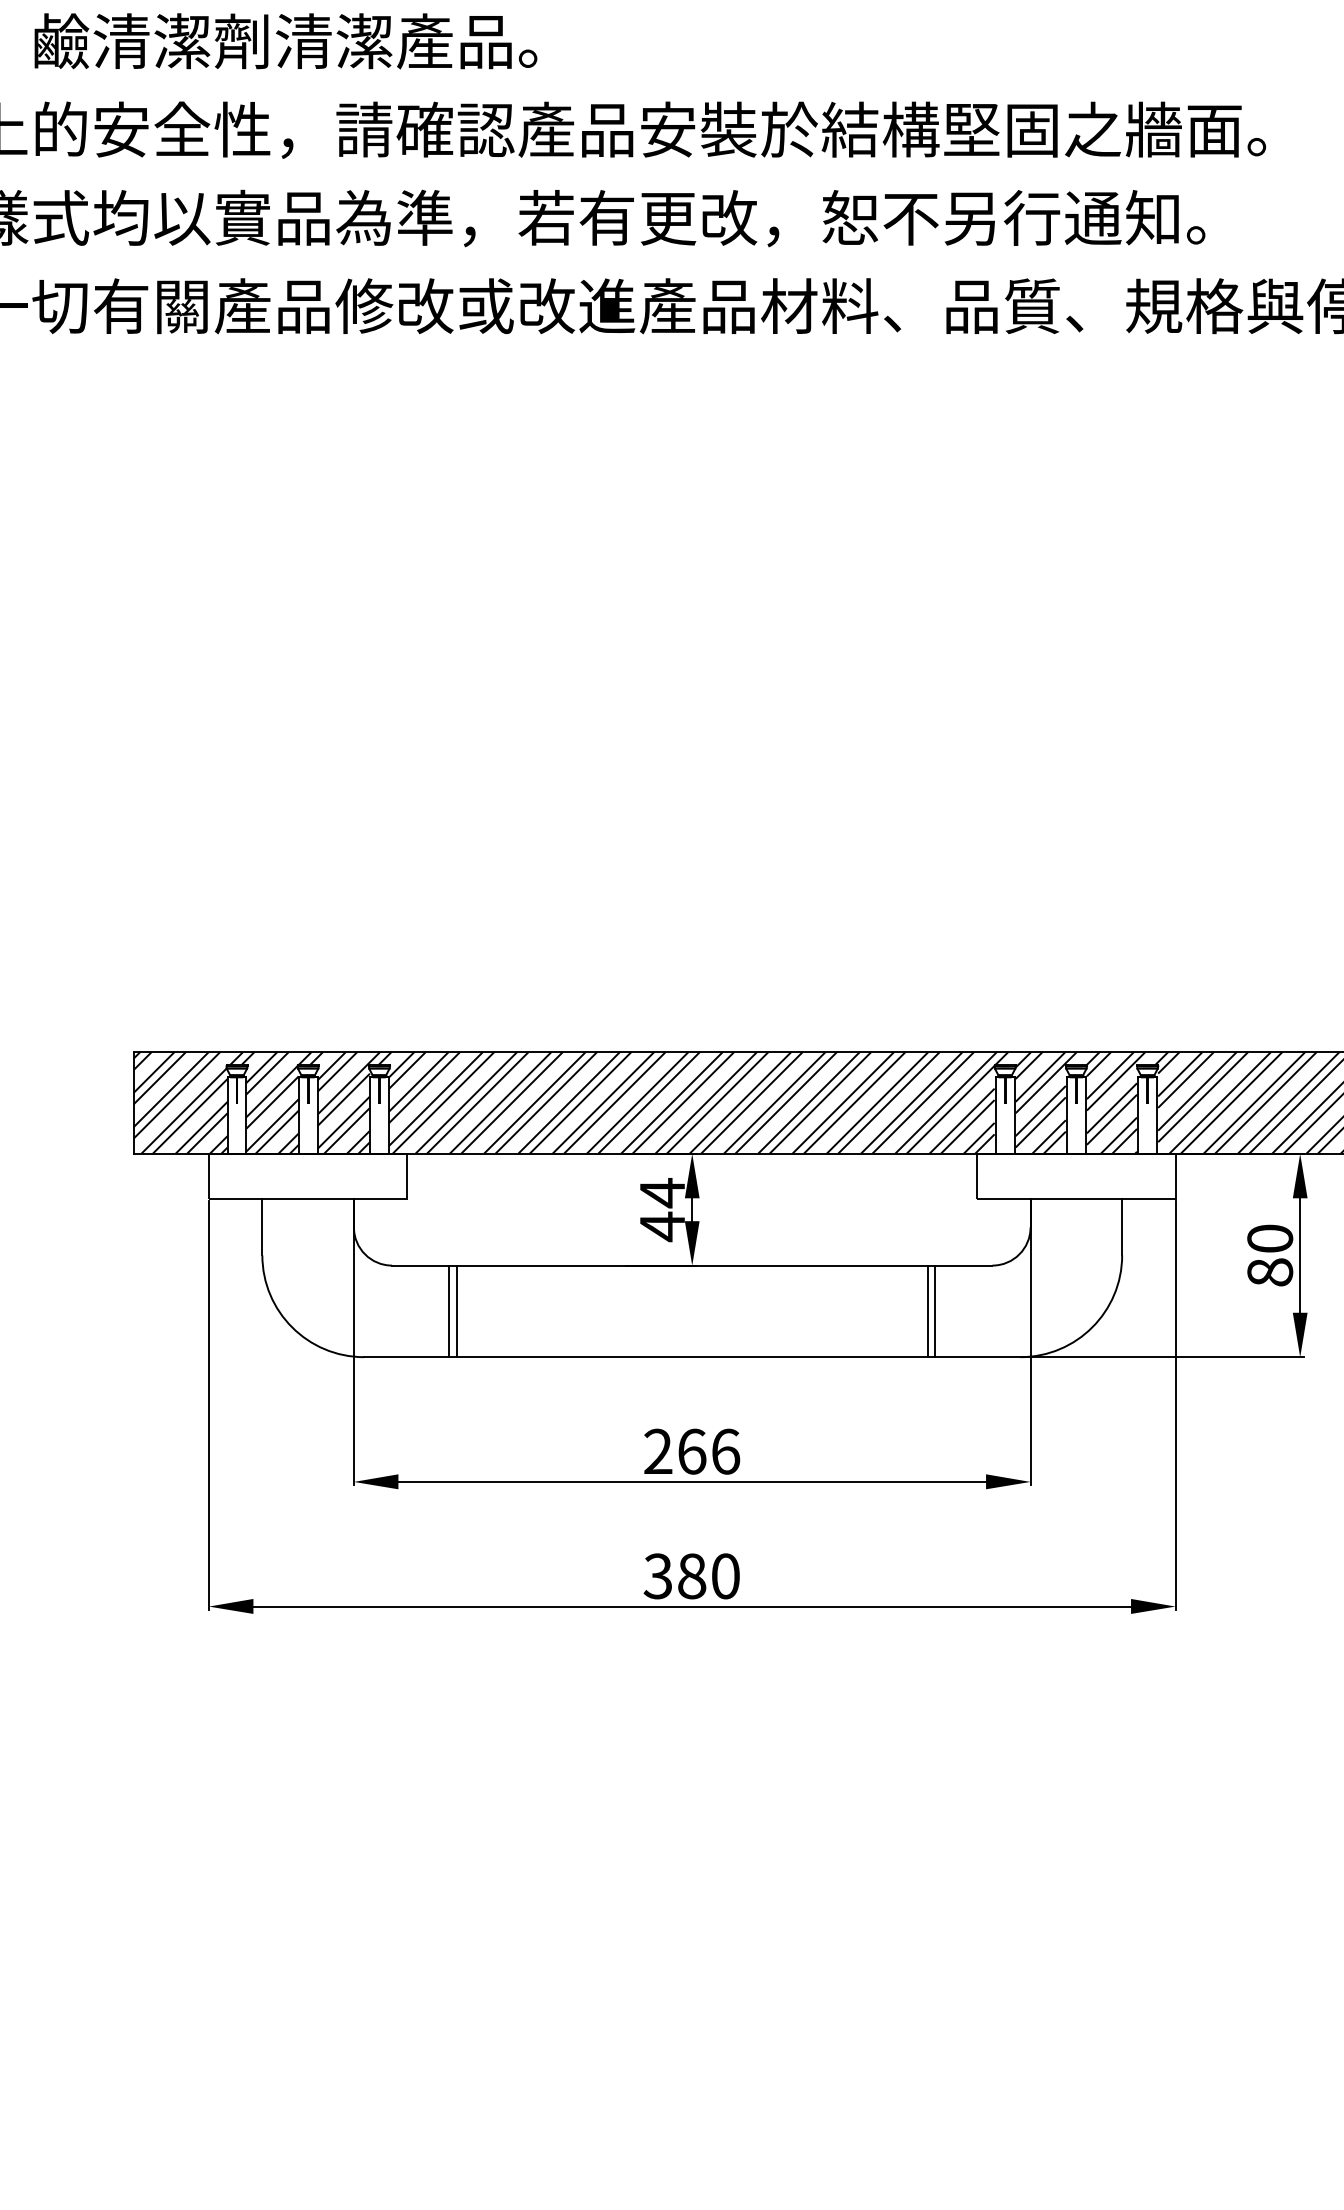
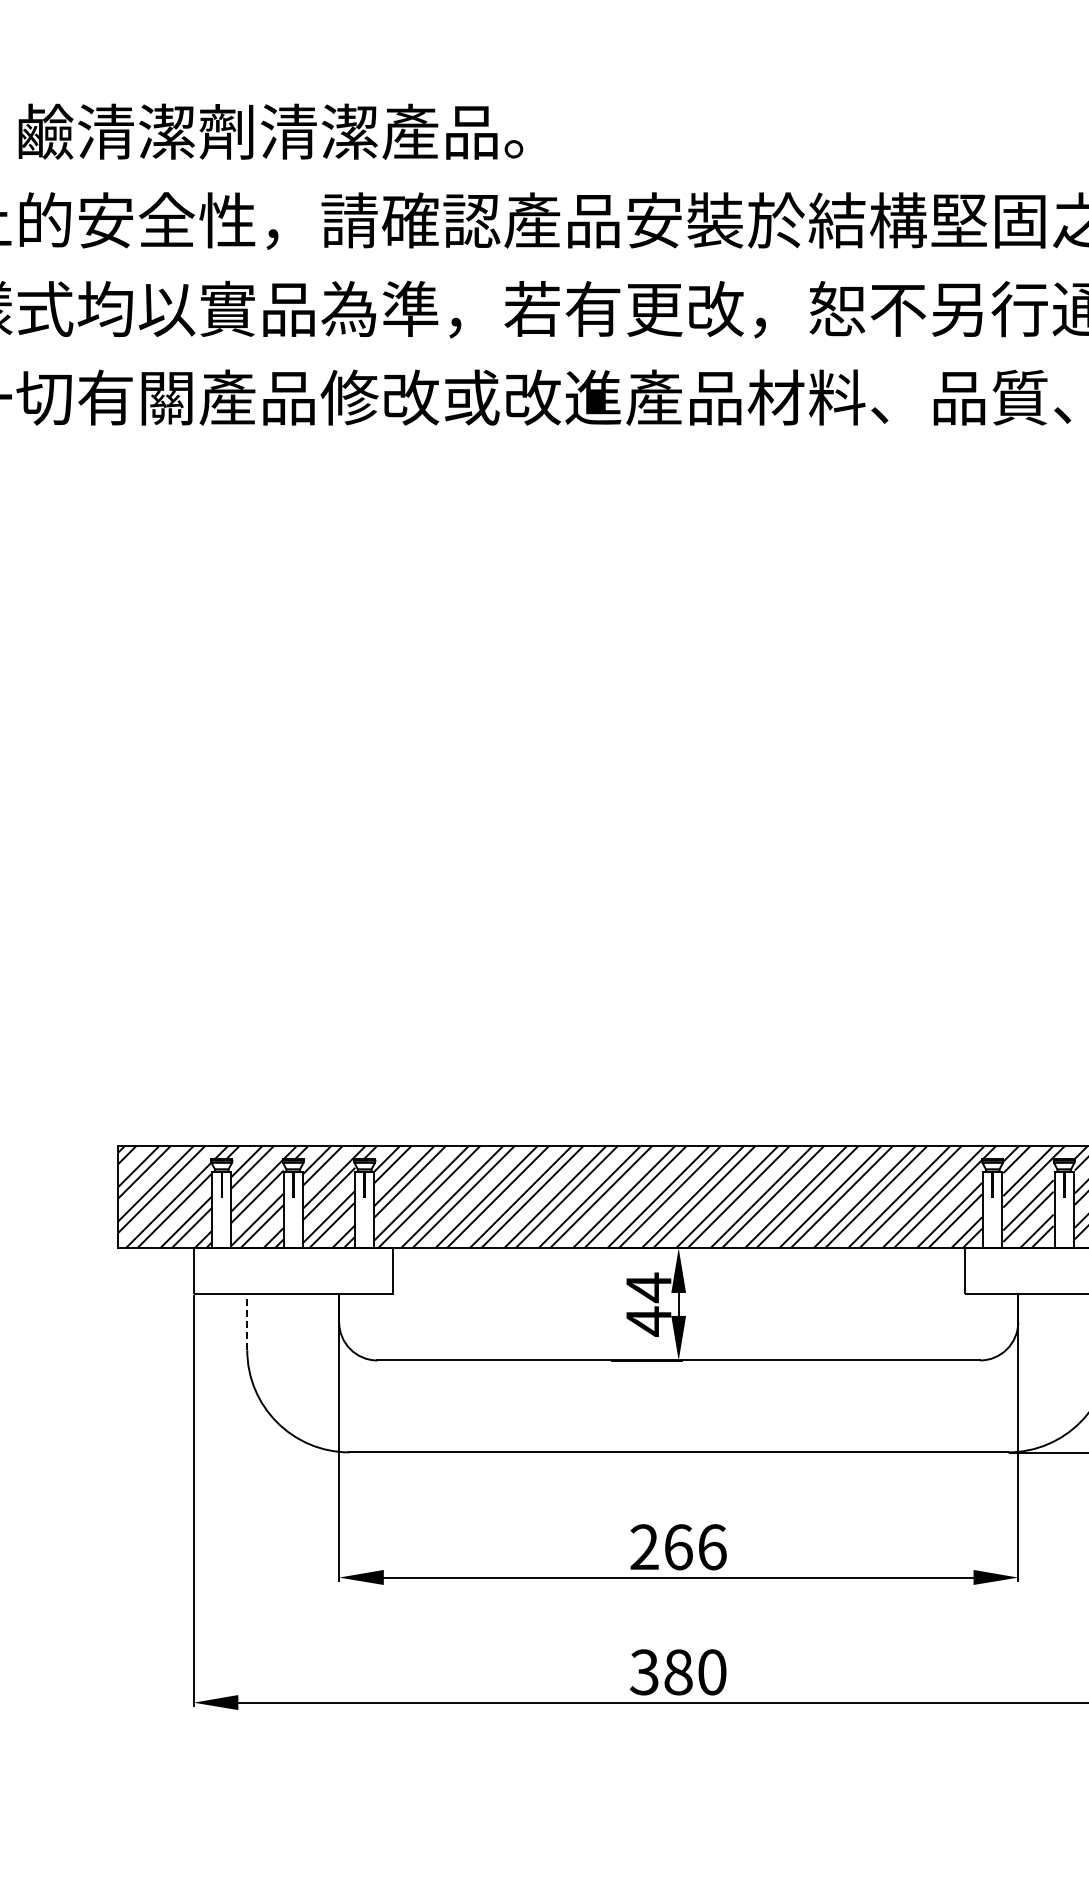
line: (262, 1227) -> (247, 1322), solid -> dashed
line: (449, 1311) -> (435, 1406), removed
line: (456, 1311) -> (442, 1406), removed
line: (927, 1311) -> (914, 1406), removed
line: (935, 1311) -> (922, 1406), removed

